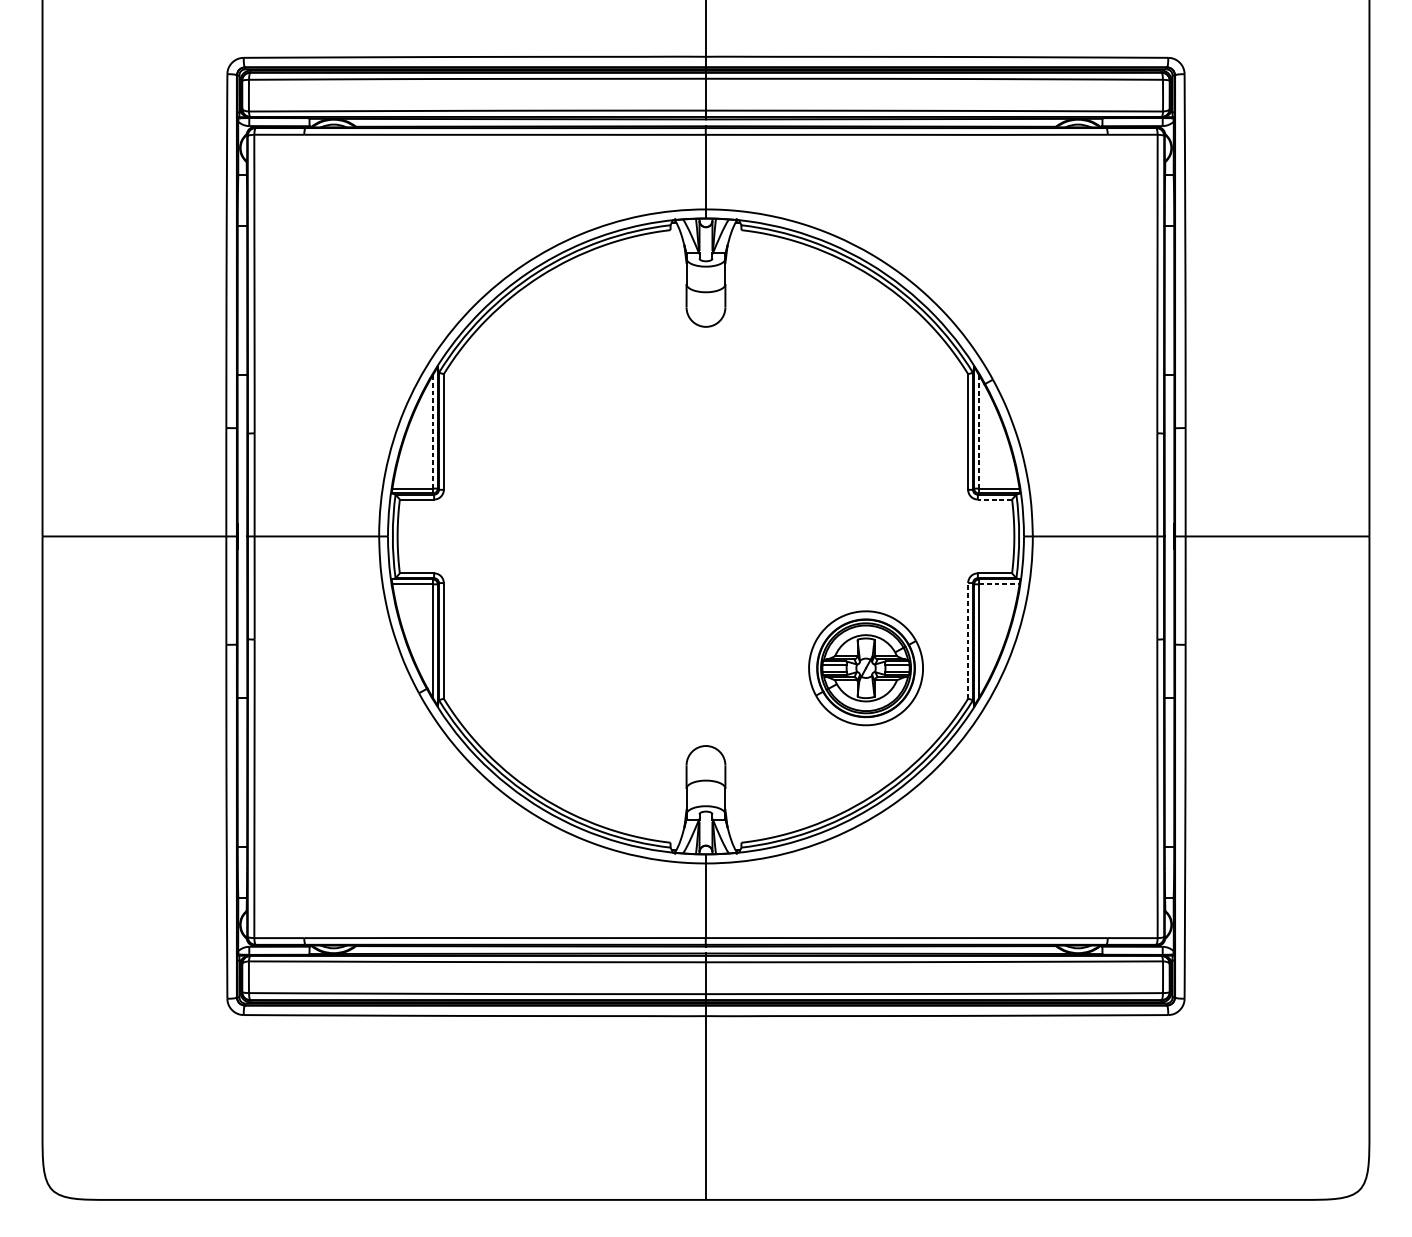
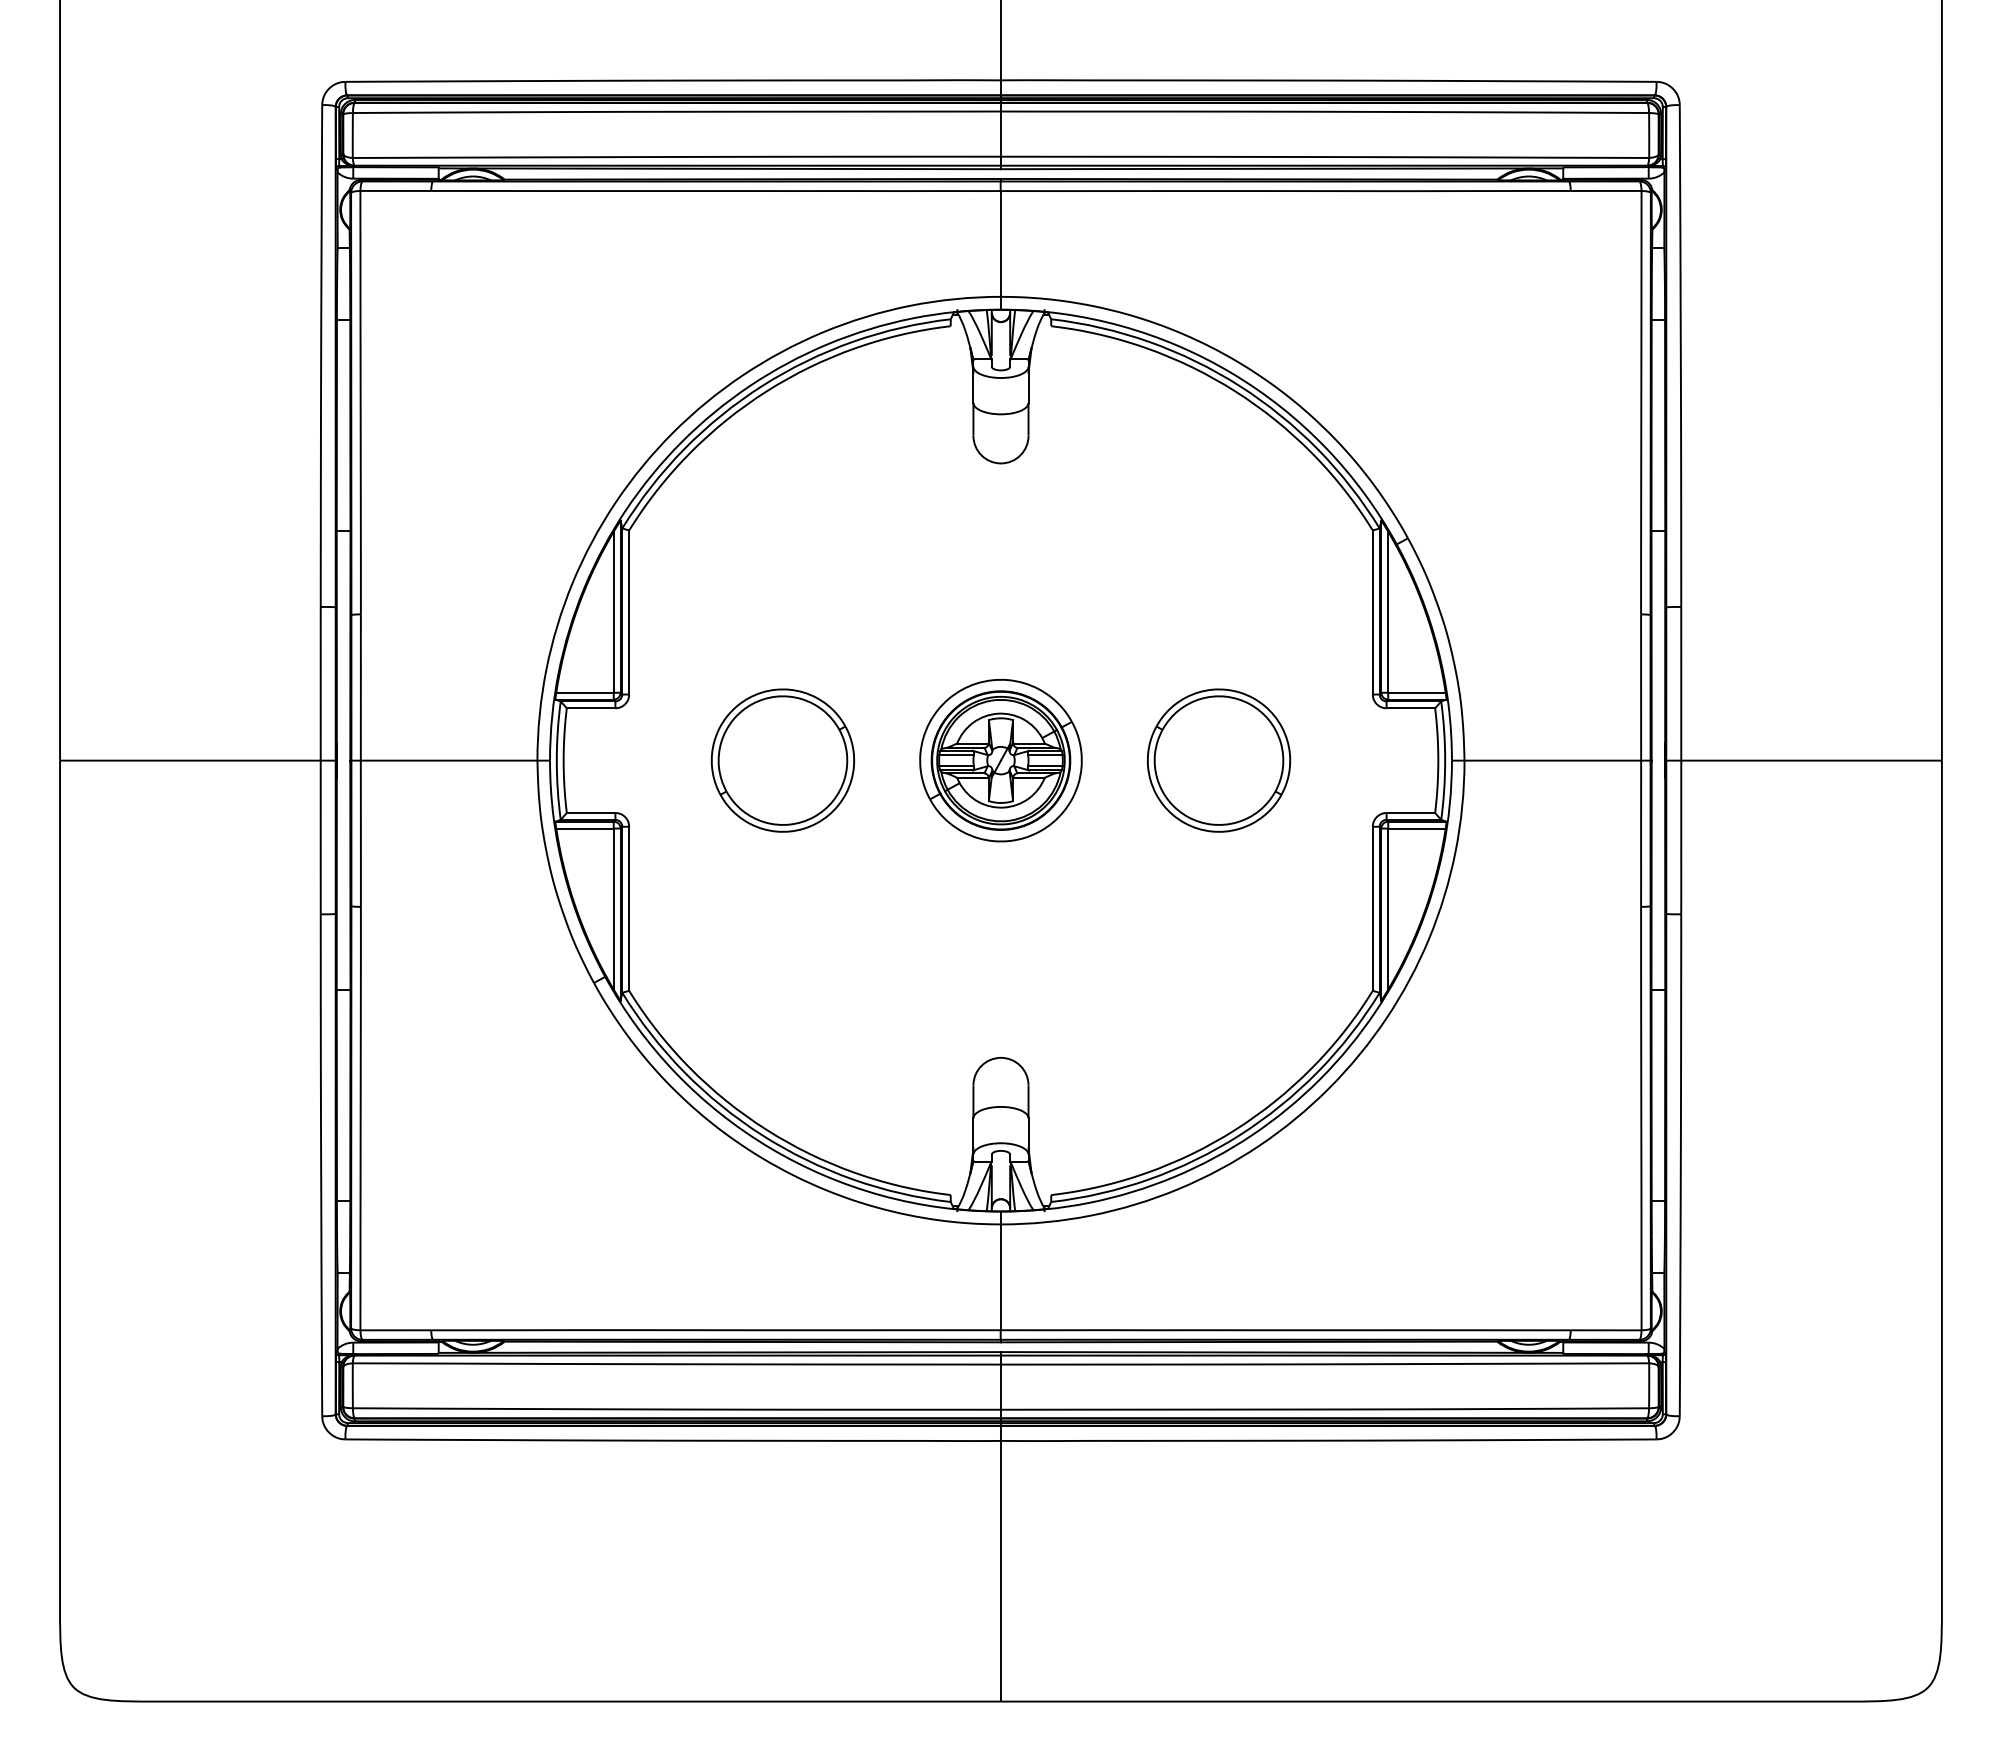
line: (432, 432) -> (613, 612), dashed -> solid
line: (979, 432) -> (1388, 612), dashed -> solid
line: (994, 499) -> (1410, 708), dashed -> solid
part: (551, 536) -> (782, 760), added
part: (860, 536) -> (1219, 760), added
line: (998, 584) -> (1416, 828), dashed -> solid
line: (967, 640) -> (1372, 908), dashed -> solid
part: (865, 668) -> (1000, 760), moved

